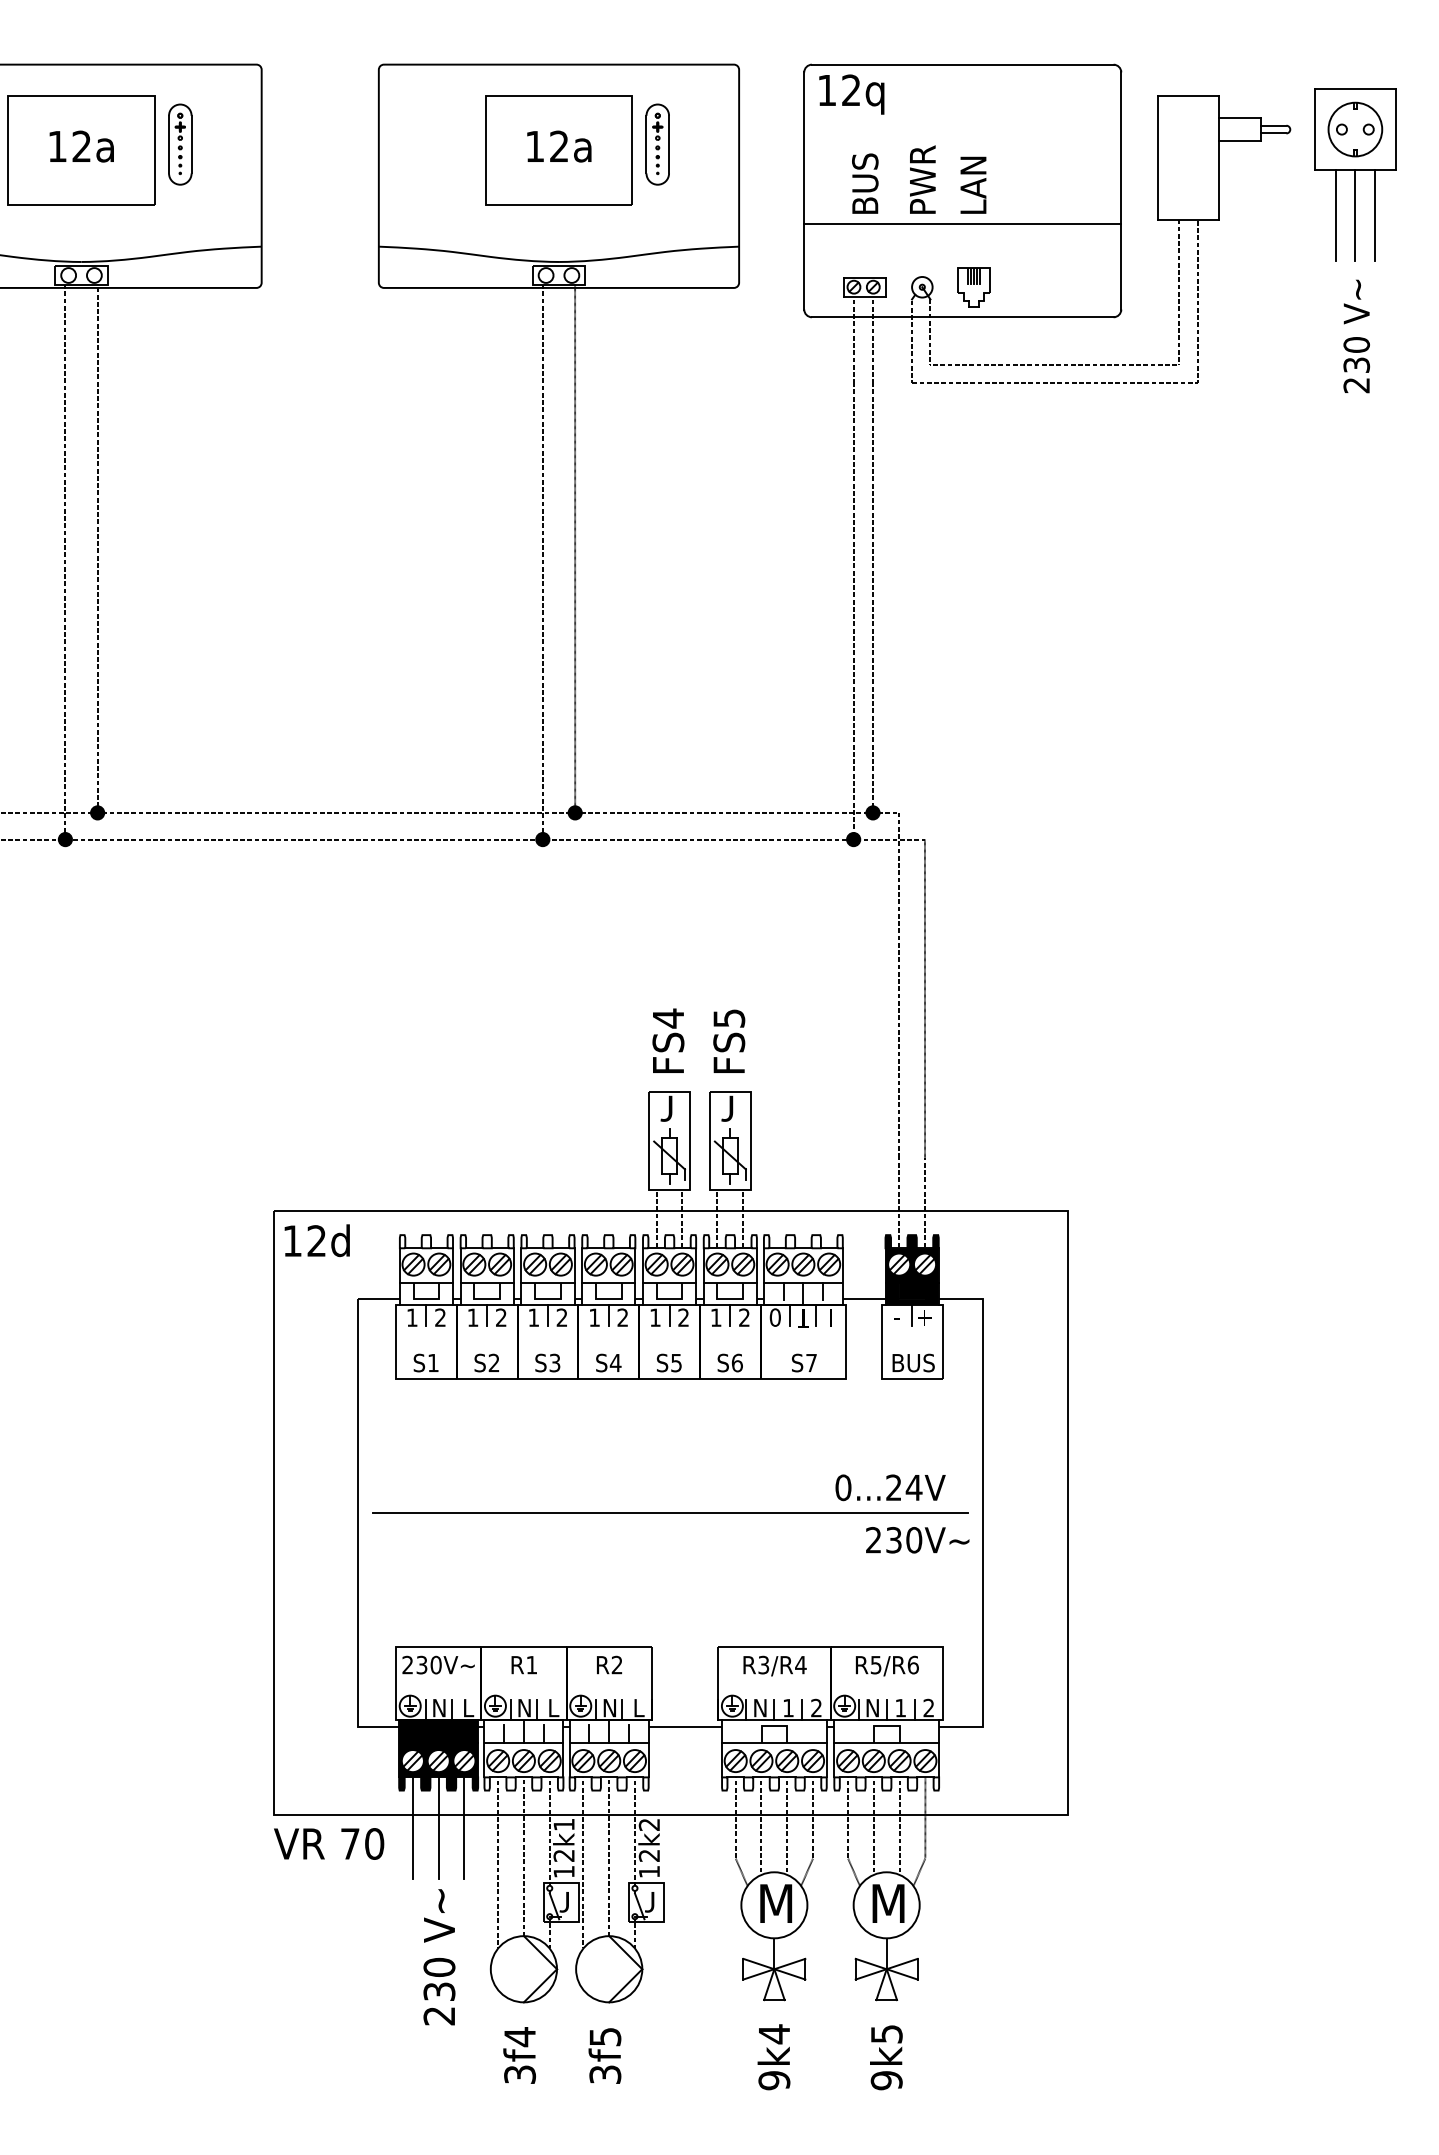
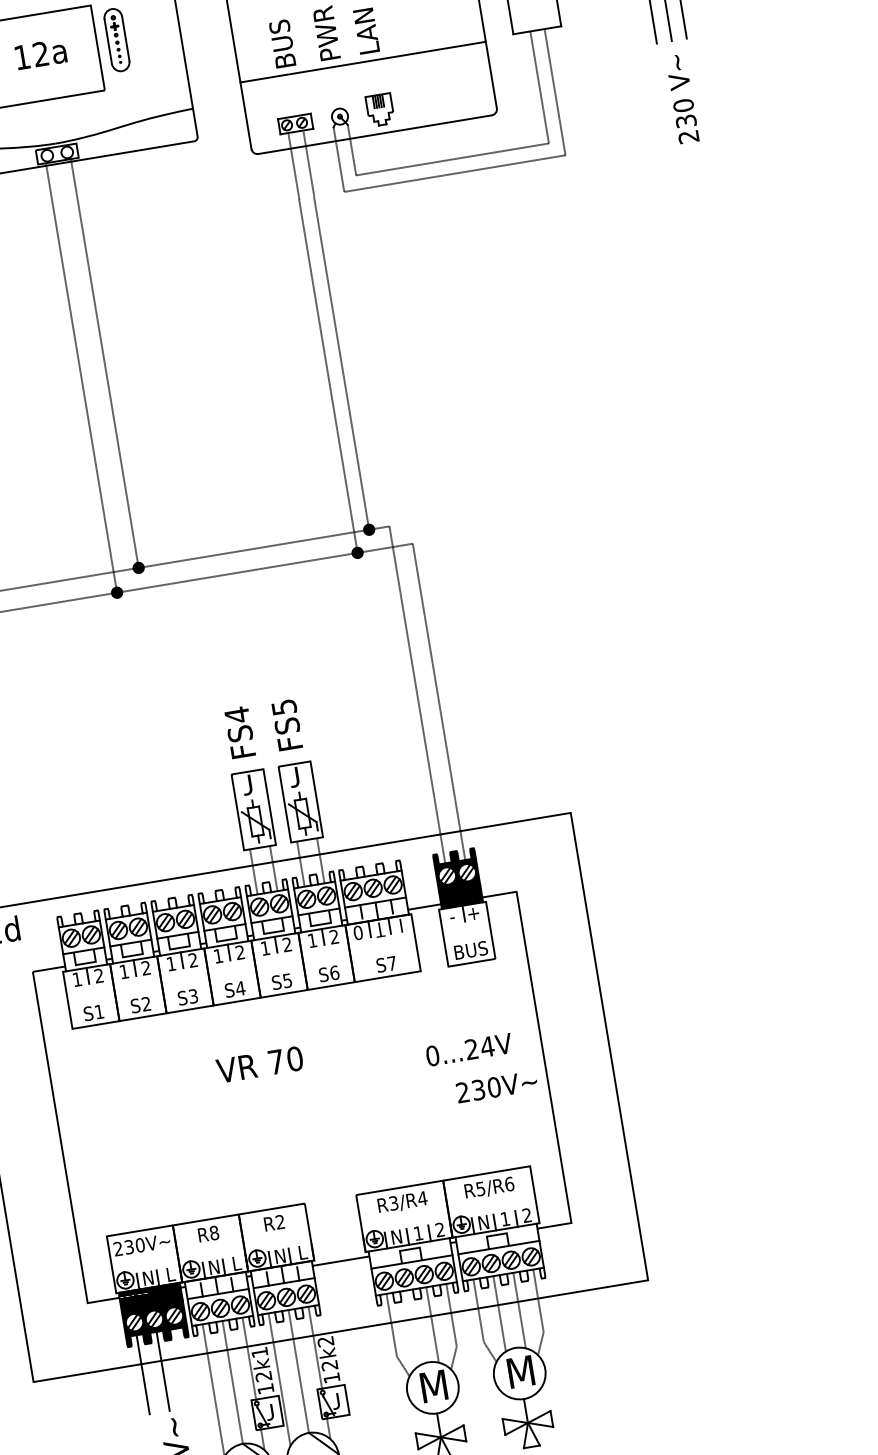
line: (670, 1512) -> (302, 1097), removed
text: (531, 1664) -> (213, 1232), R1 -> R8
line: (761, 1825) -> (412, 1327), removed
line: (464, 1828) -> (183, 1368), removed
text: (329, 1843) -> (260, 1064), moved

